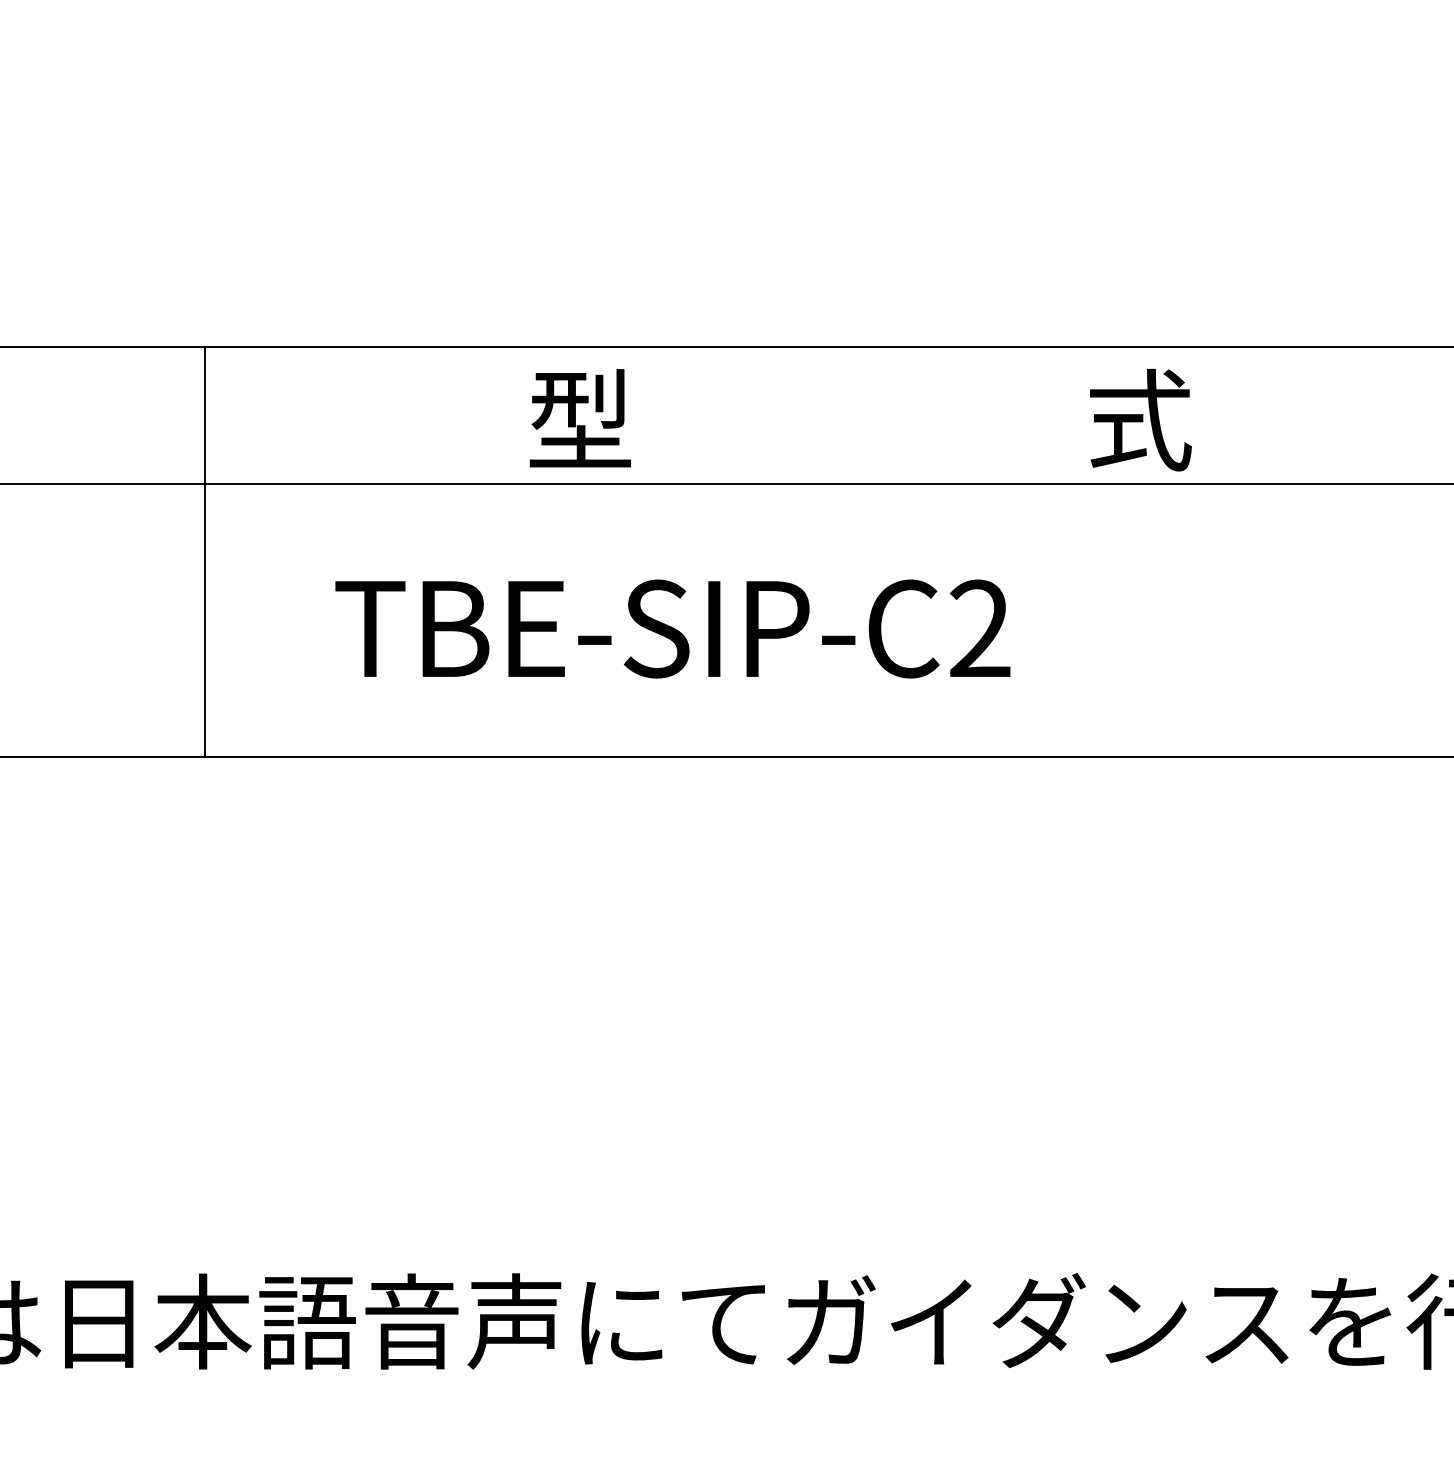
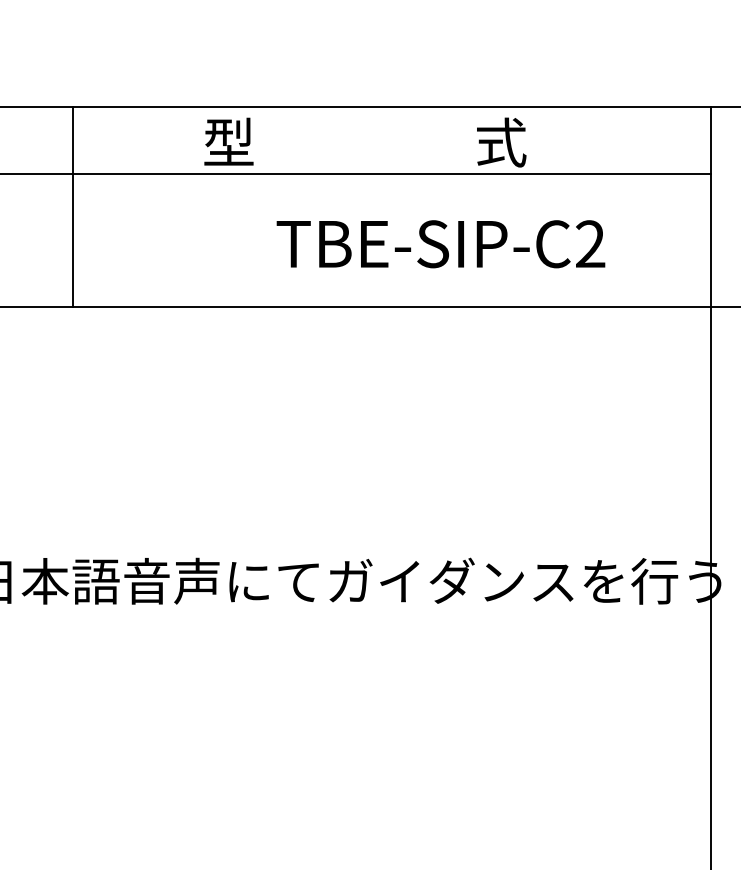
line: (205, 551) -> (73, 206), moved
text: (671, 629) -> (440, 244), moved

